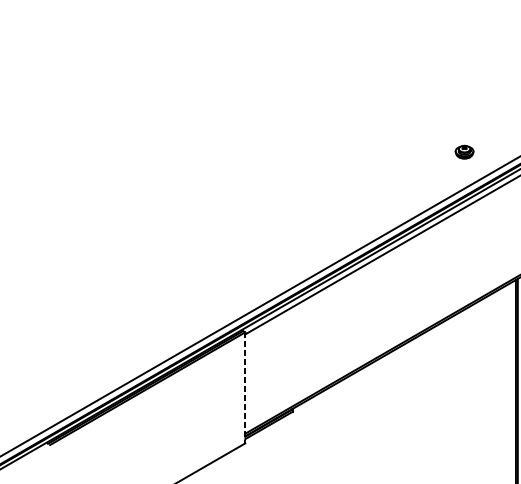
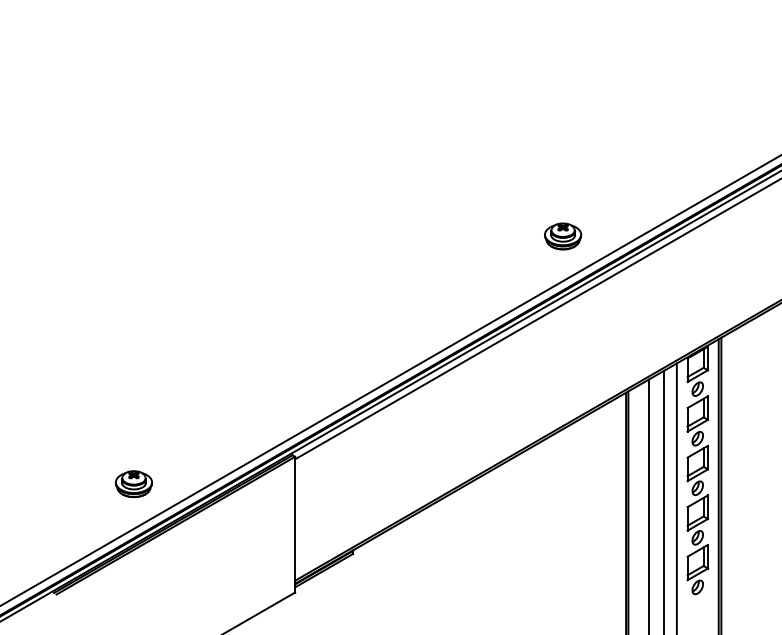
part: (464, 152) -> (563, 236), size x1.67
part: (113, 354) -> (133, 483), added
line: (245, 387) -> (295, 524), dashed -> solid

